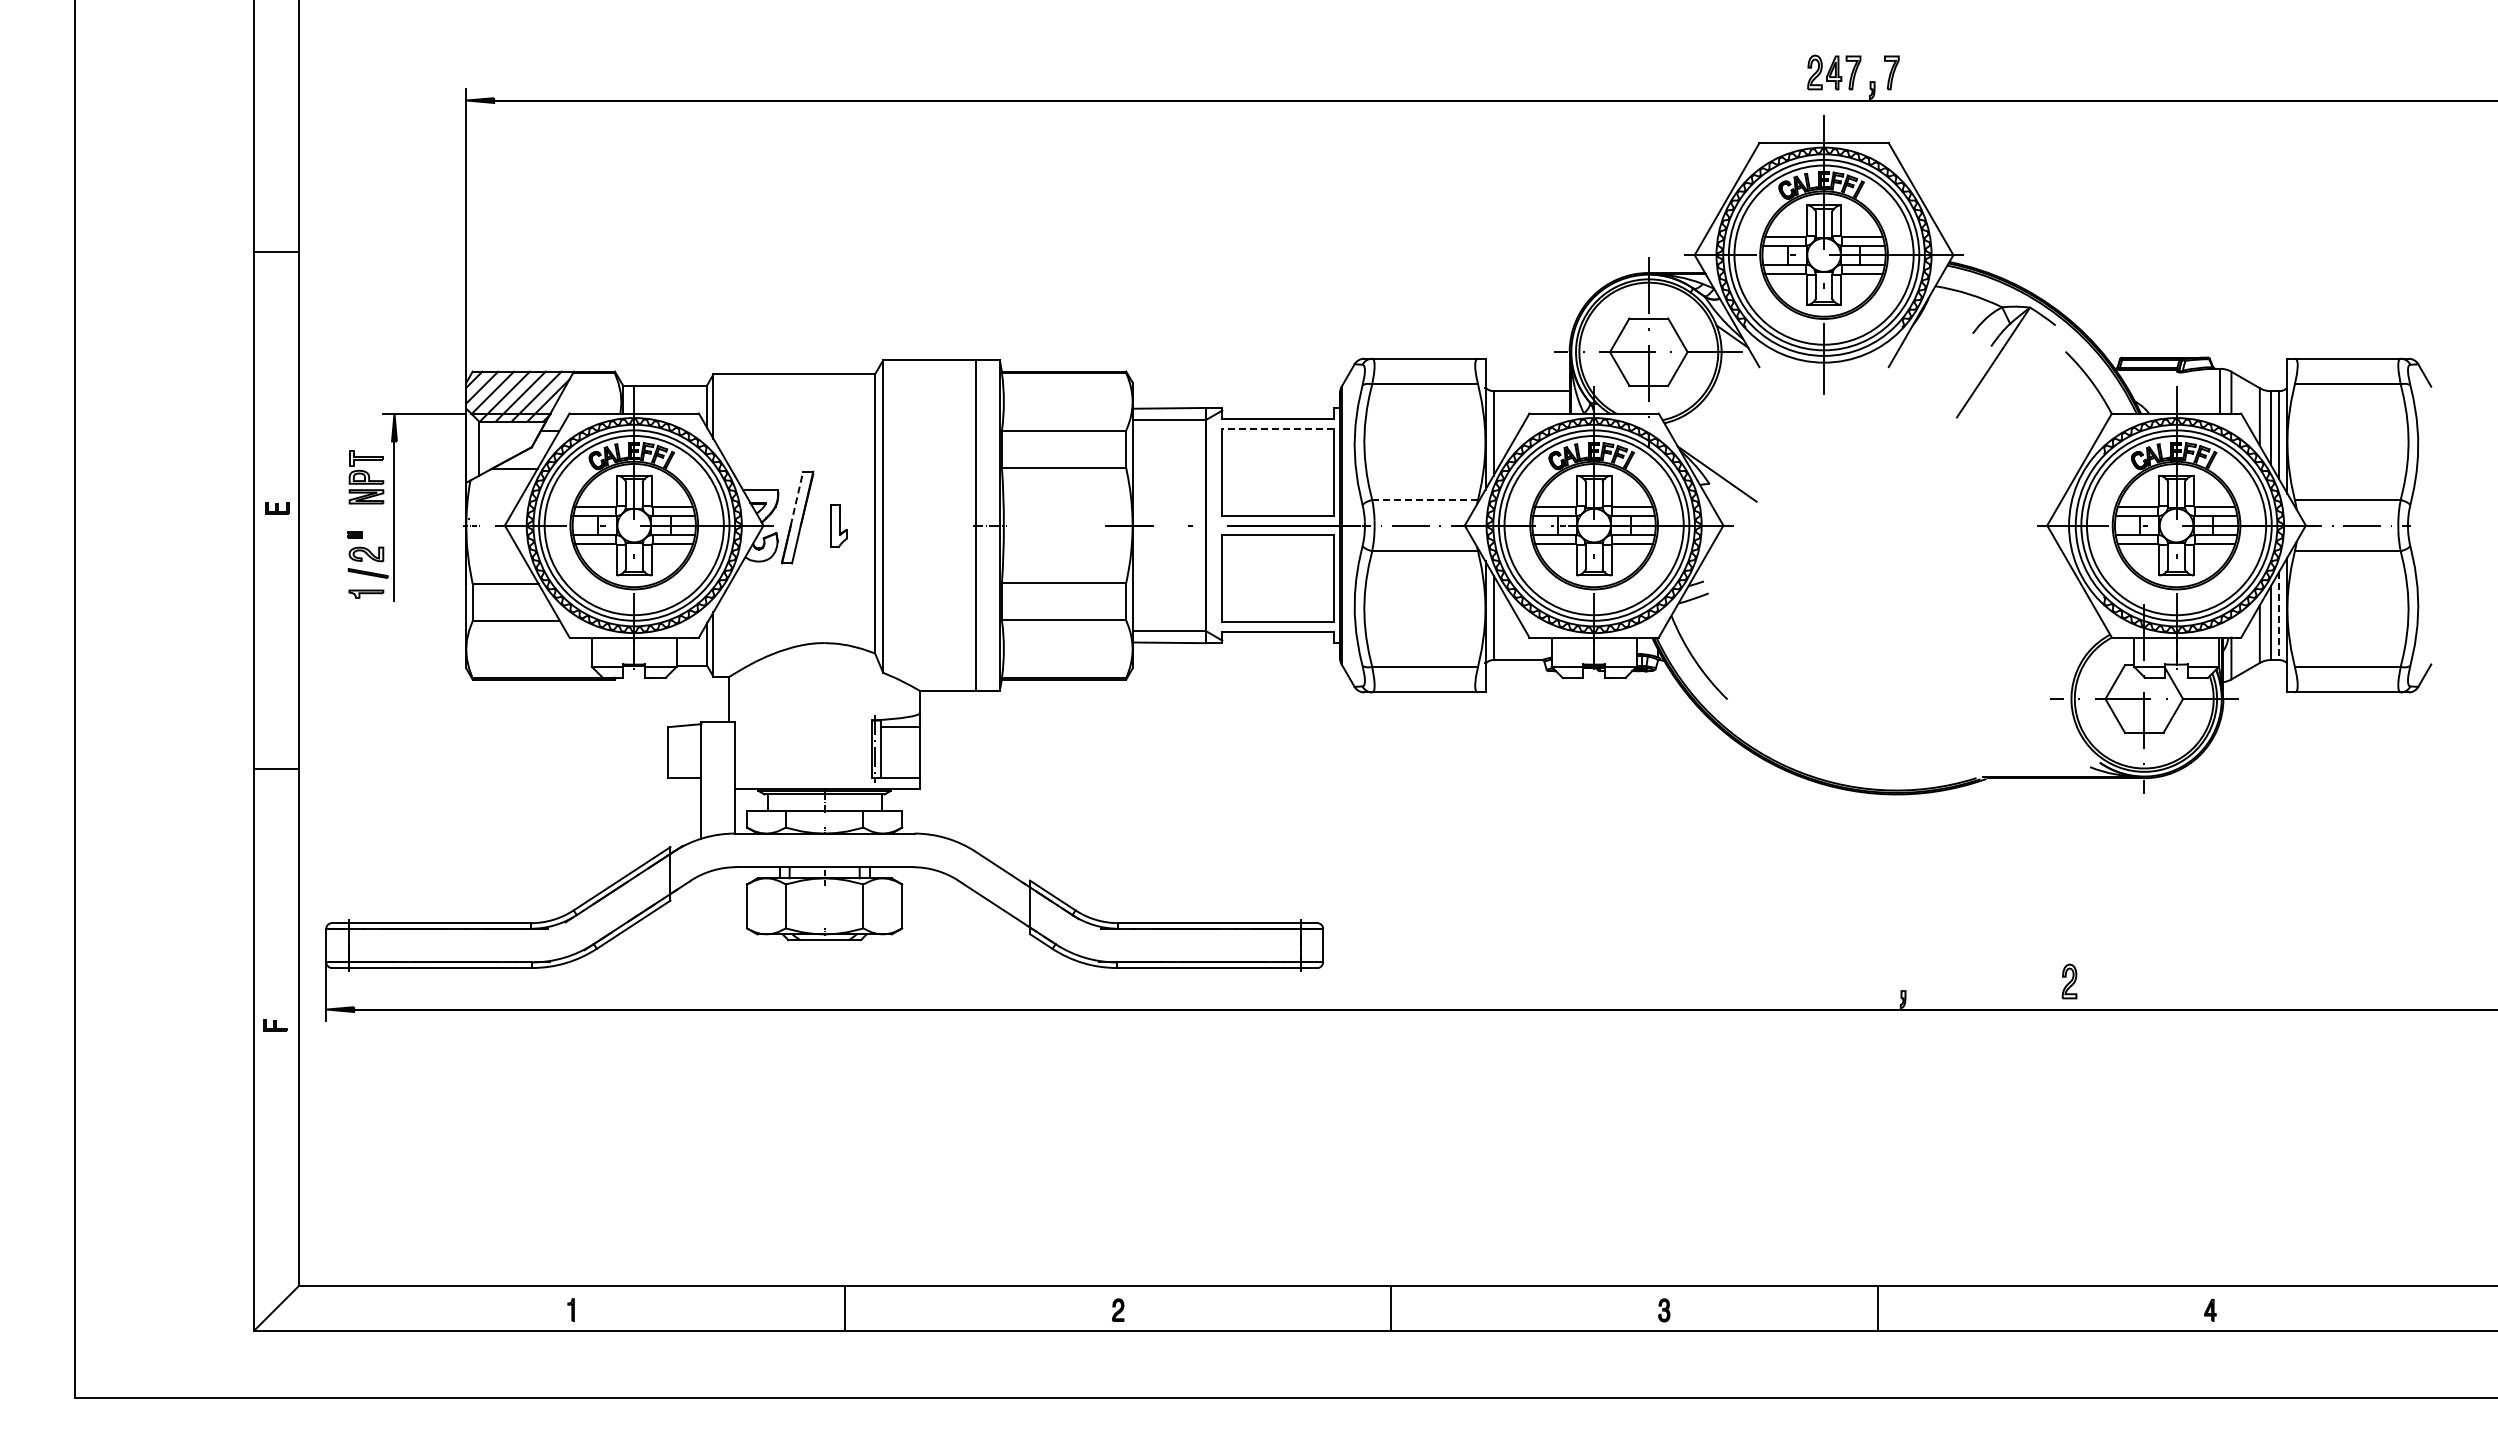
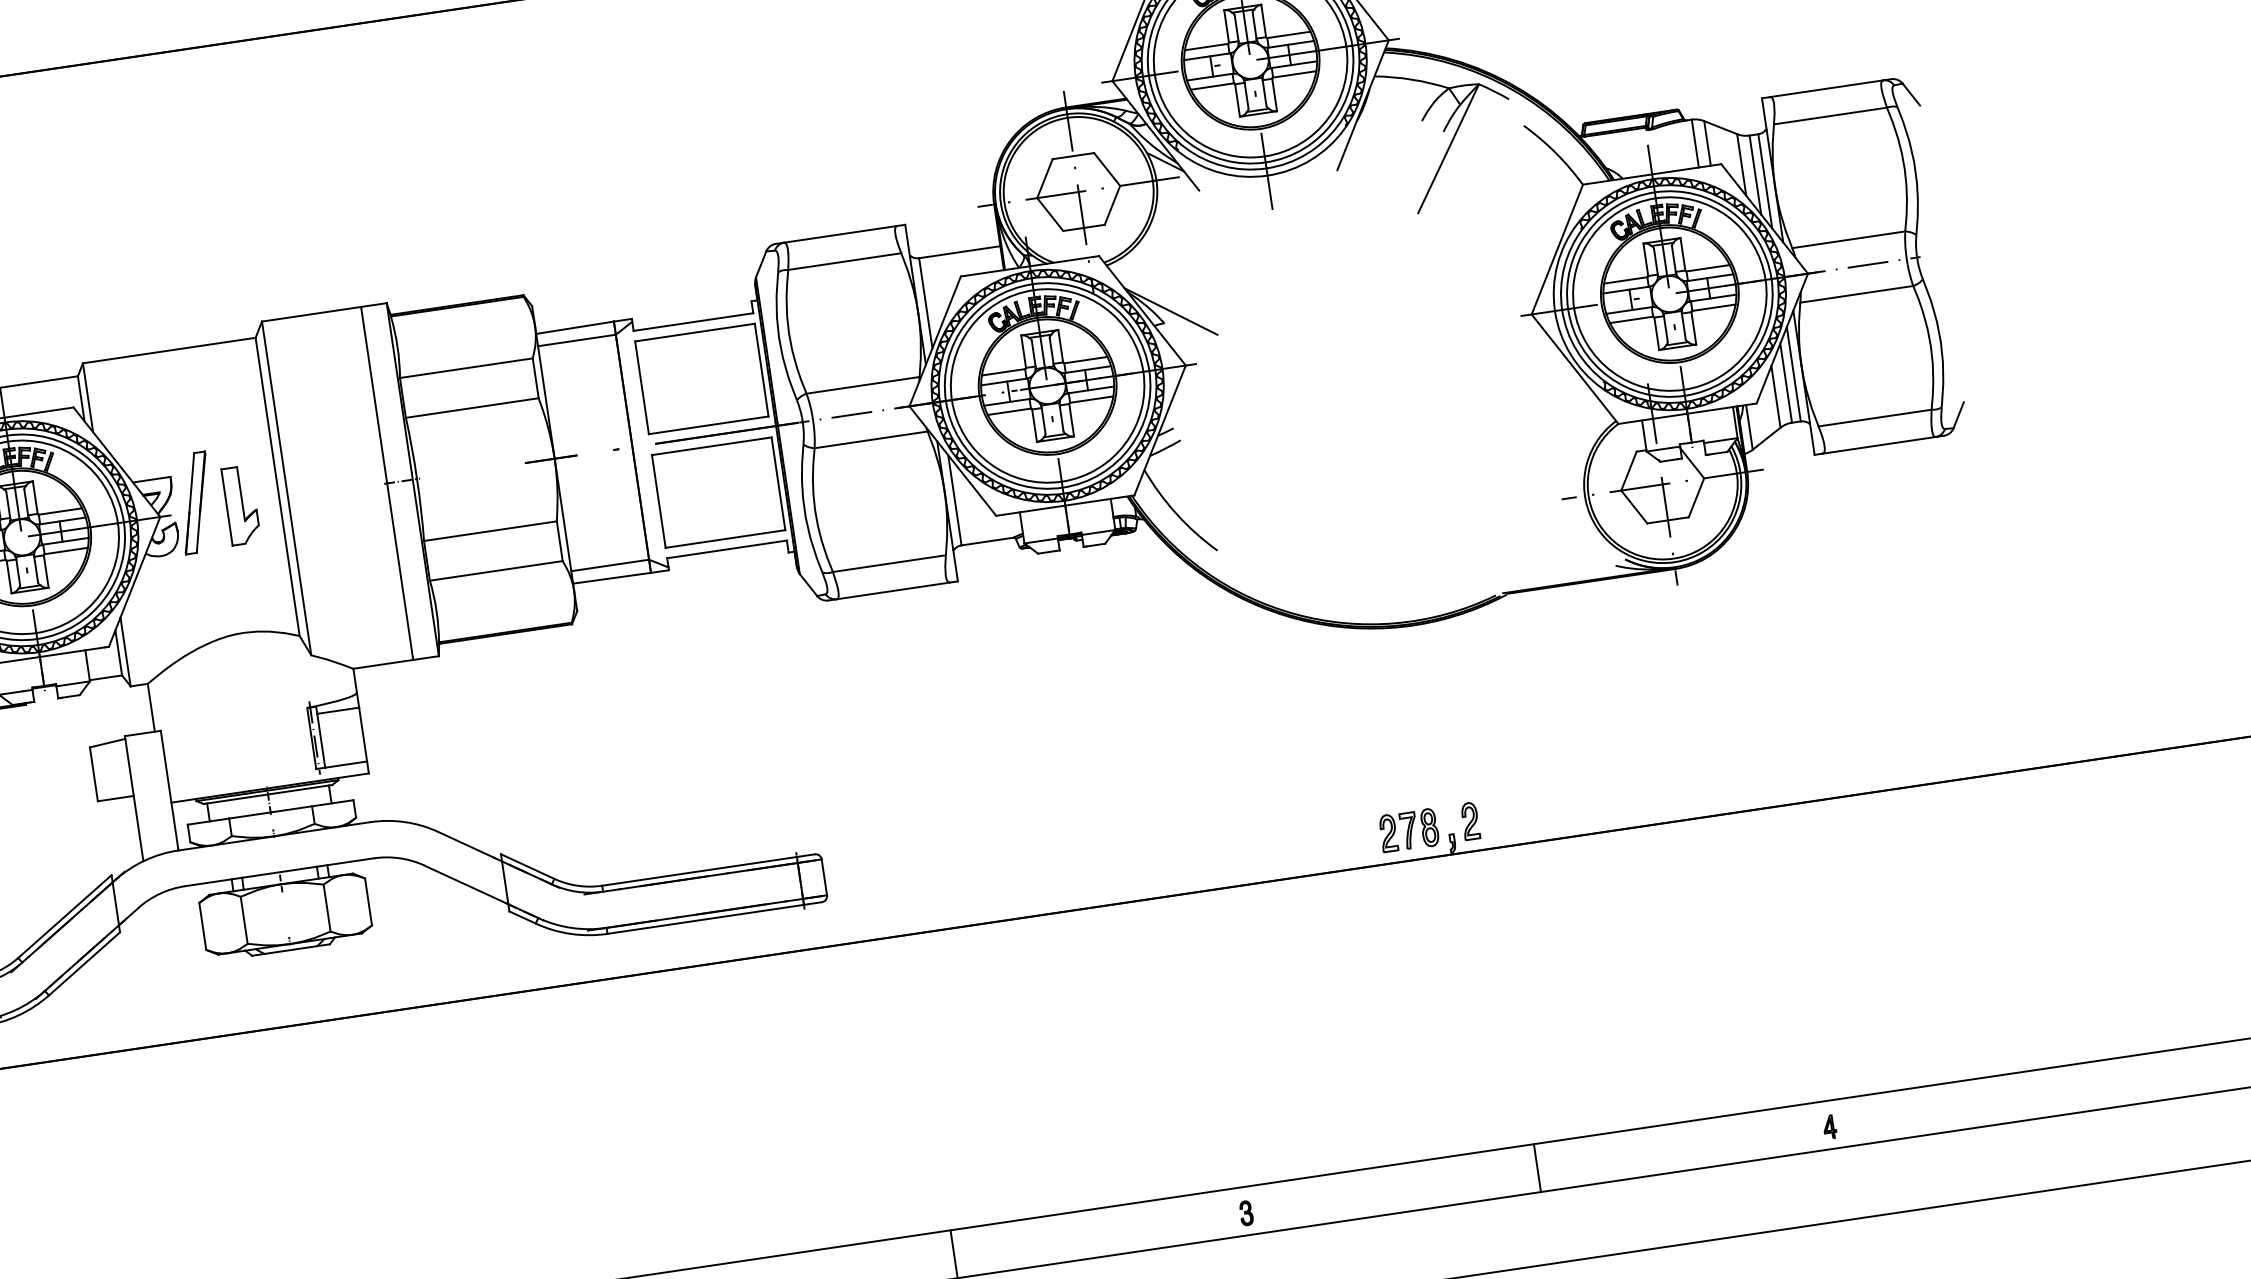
line: (1277, 429) -> (694, 333), dashed -> solid
line: (796, 498) -> (191, 482), dashed -> solid
line: (1425, 500) -> (863, 385), dashed -> solid
part: (839, 525) -> (241, 504), size x1.67
line: (2279, 616) -> (1794, 374), dashed -> solid
part: (1865, 981) -> (1409, 830), added
part: (2069, 981) -> (1470, 821), moved
line: (1878, 1307) -> (1537, 1167), moved

